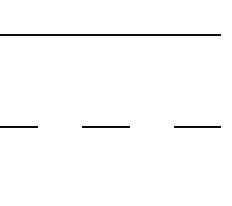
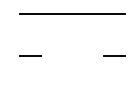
line: (105, 126) -> (72, 55), removed

